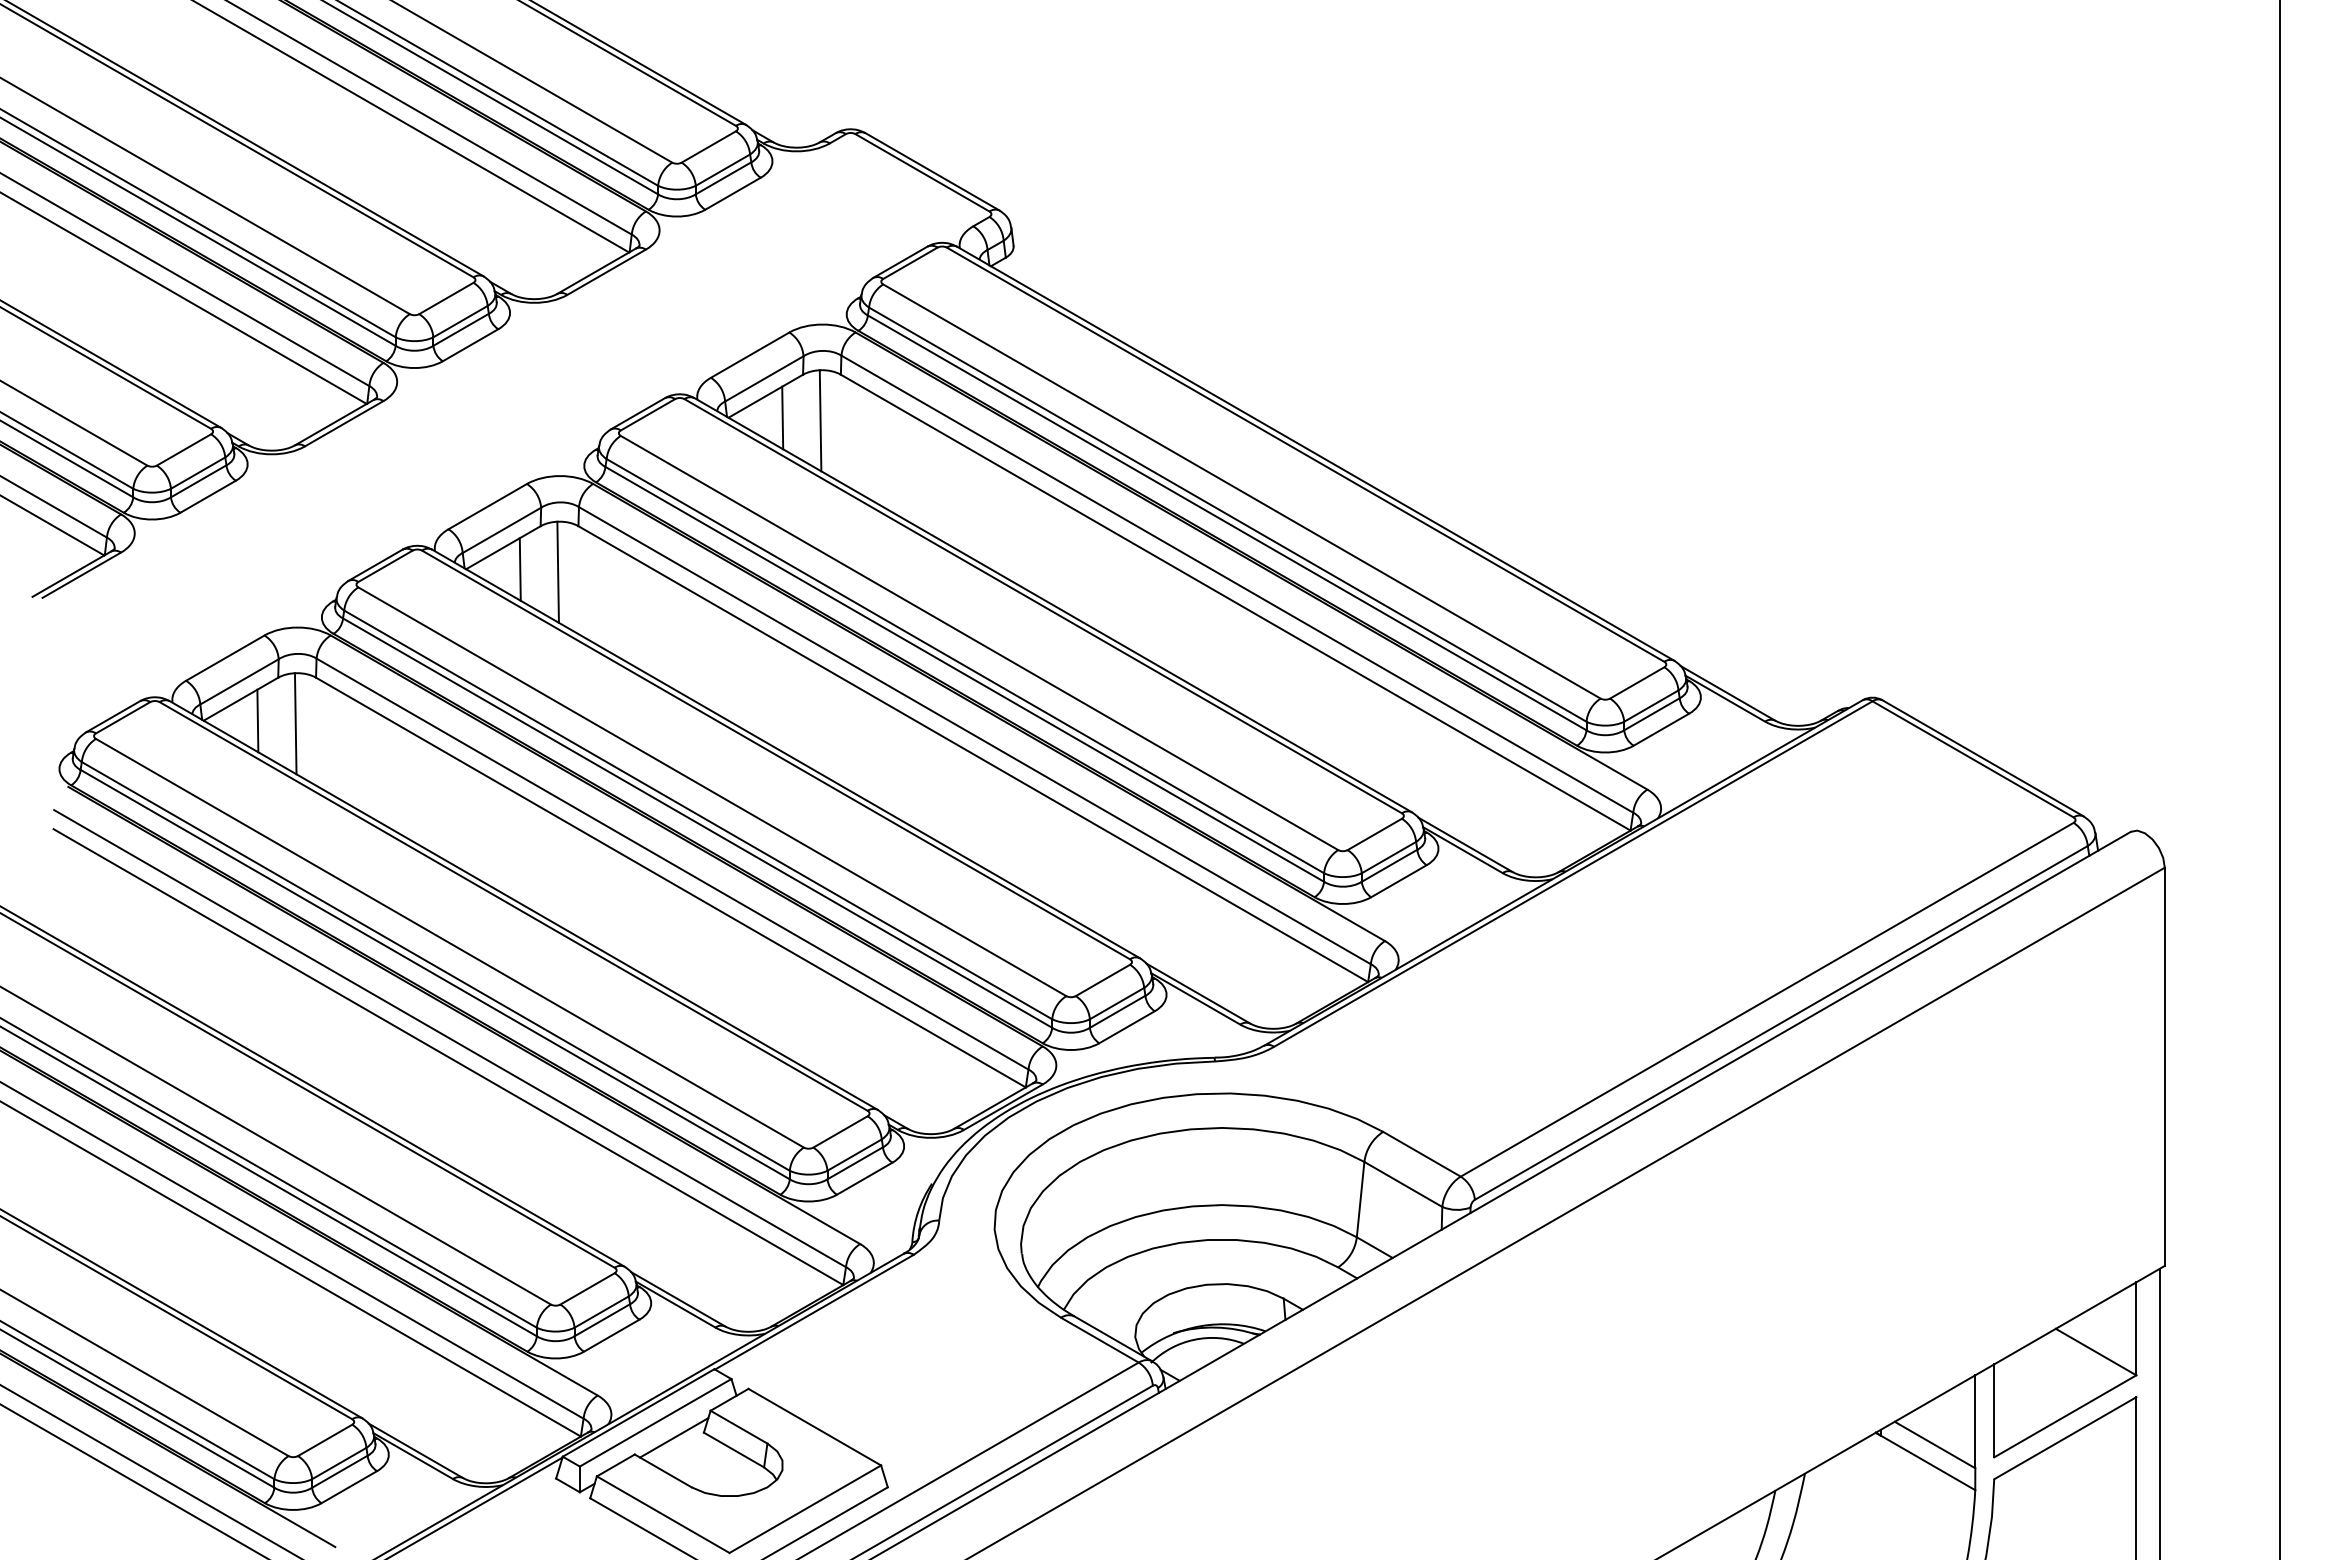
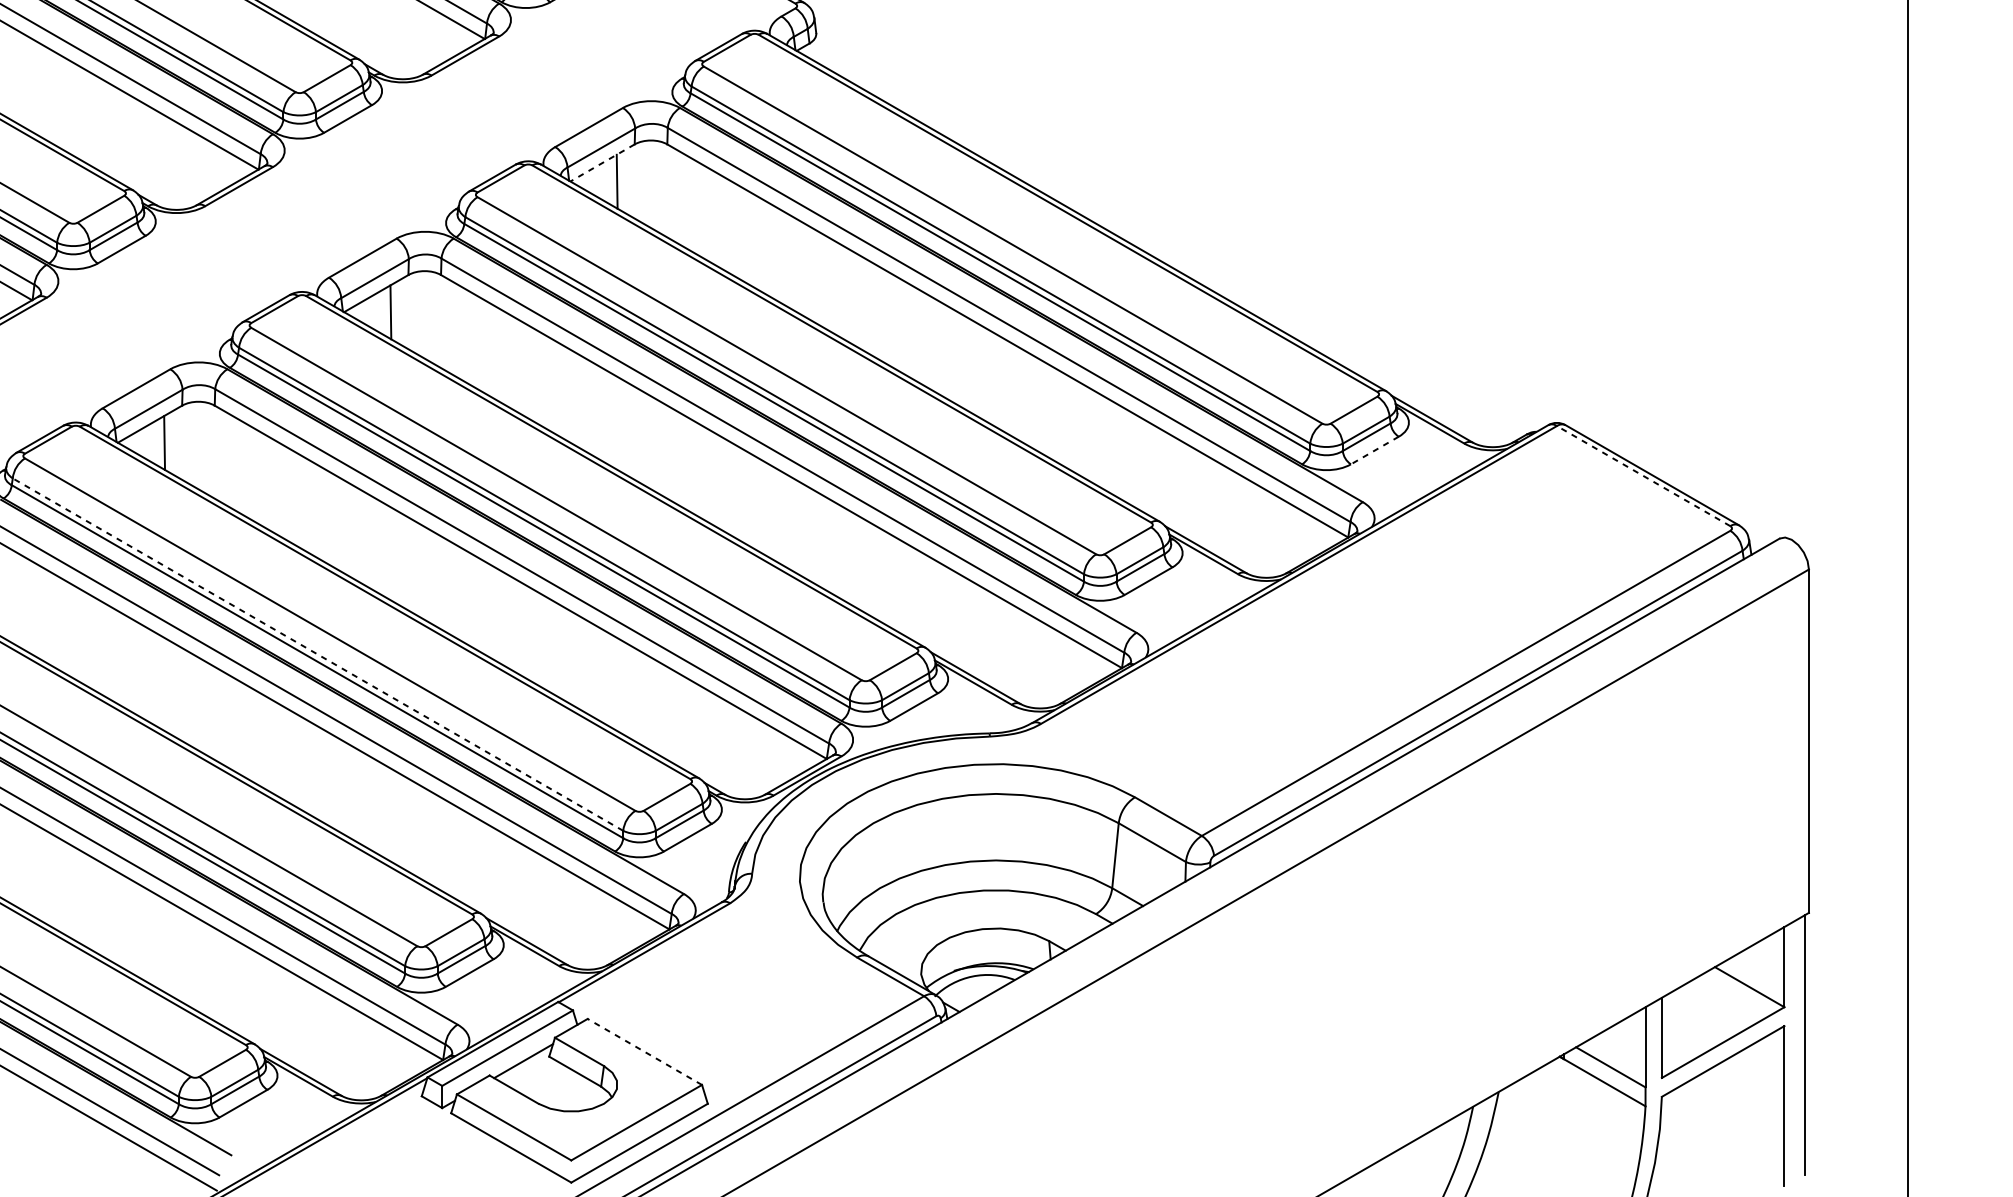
line: (765, 396) -> (602, 163), solid -> dashed
line: (820, 420) -> (649, 183), removed
line: (557, 571) -> (422, 314), removed
line: (295, 723) -> (197, 445), removed
line: (1661, 729) -> (1374, 450), solid -> dashed
line: (1972, 759) -> (1643, 476), solid -> dashed
line: (435, 966) -> (317, 654), solid -> dashed
line: (814, 1427) -> (644, 1052), solid -> dashed

